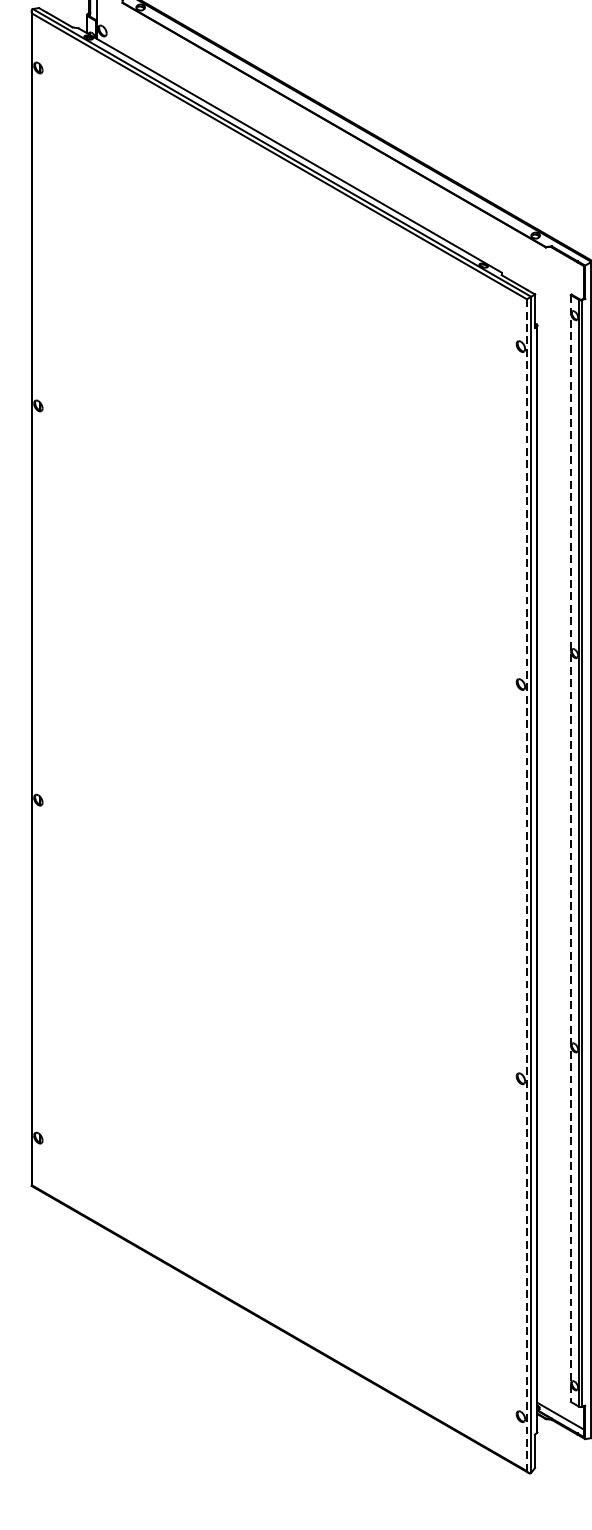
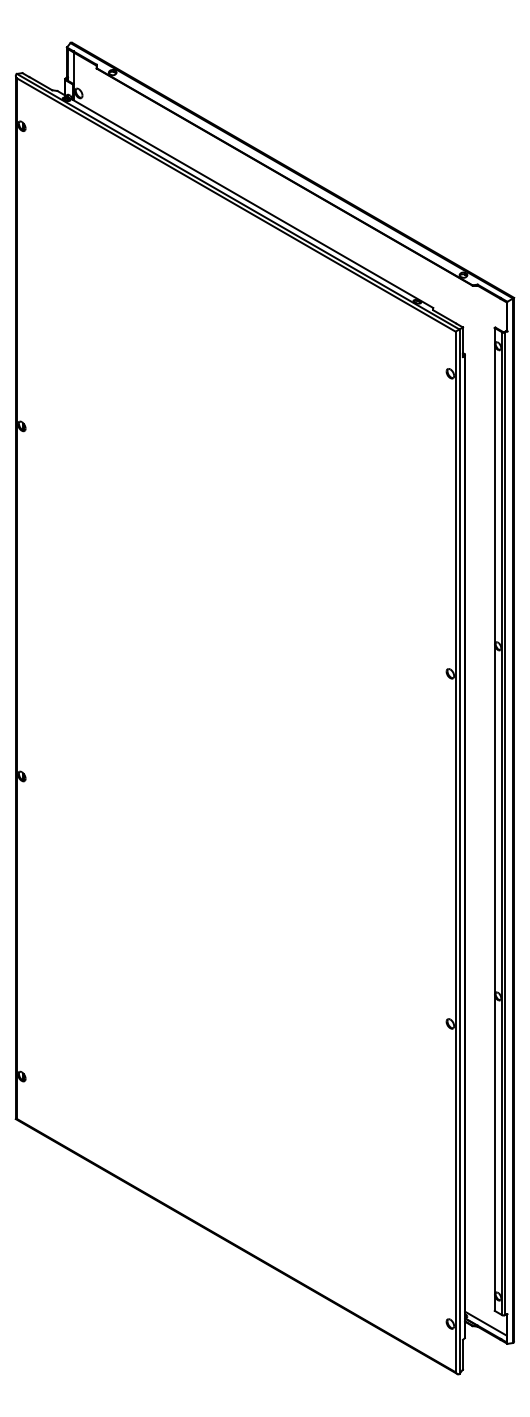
line: (570, 848) -> (494, 819), dashed -> solid
line: (526, 885) -> (455, 852), dashed -> solid

